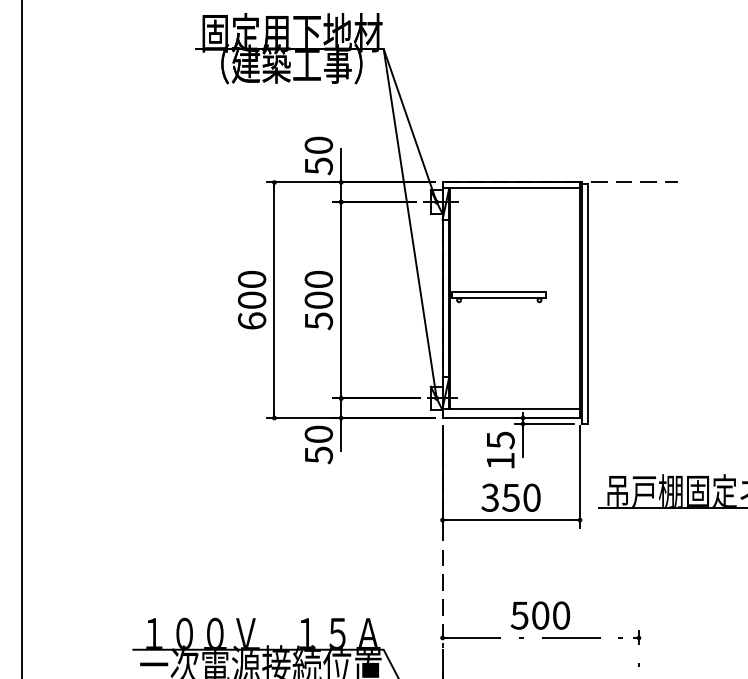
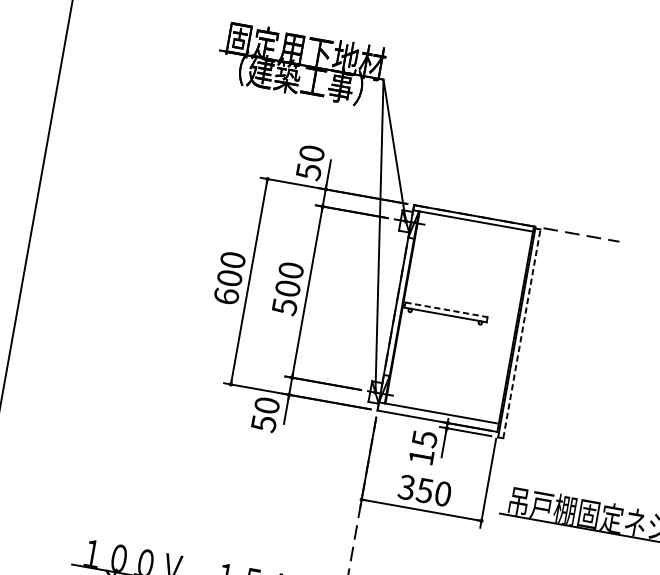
line: (499, 292) -> (446, 309), solid -> dashed
line: (587, 304) -> (521, 334), solid -> dashed

